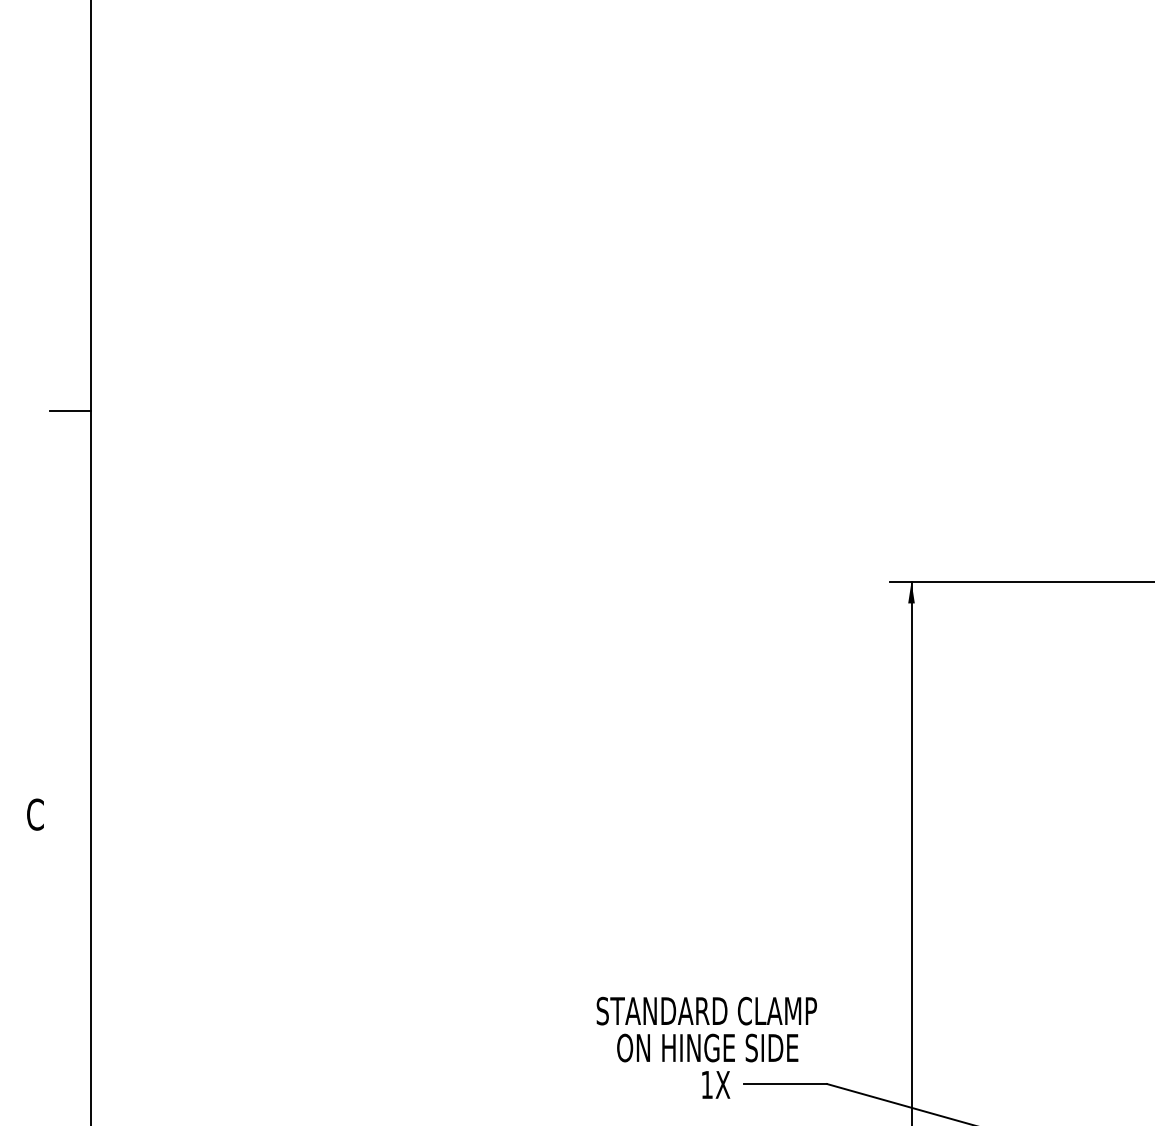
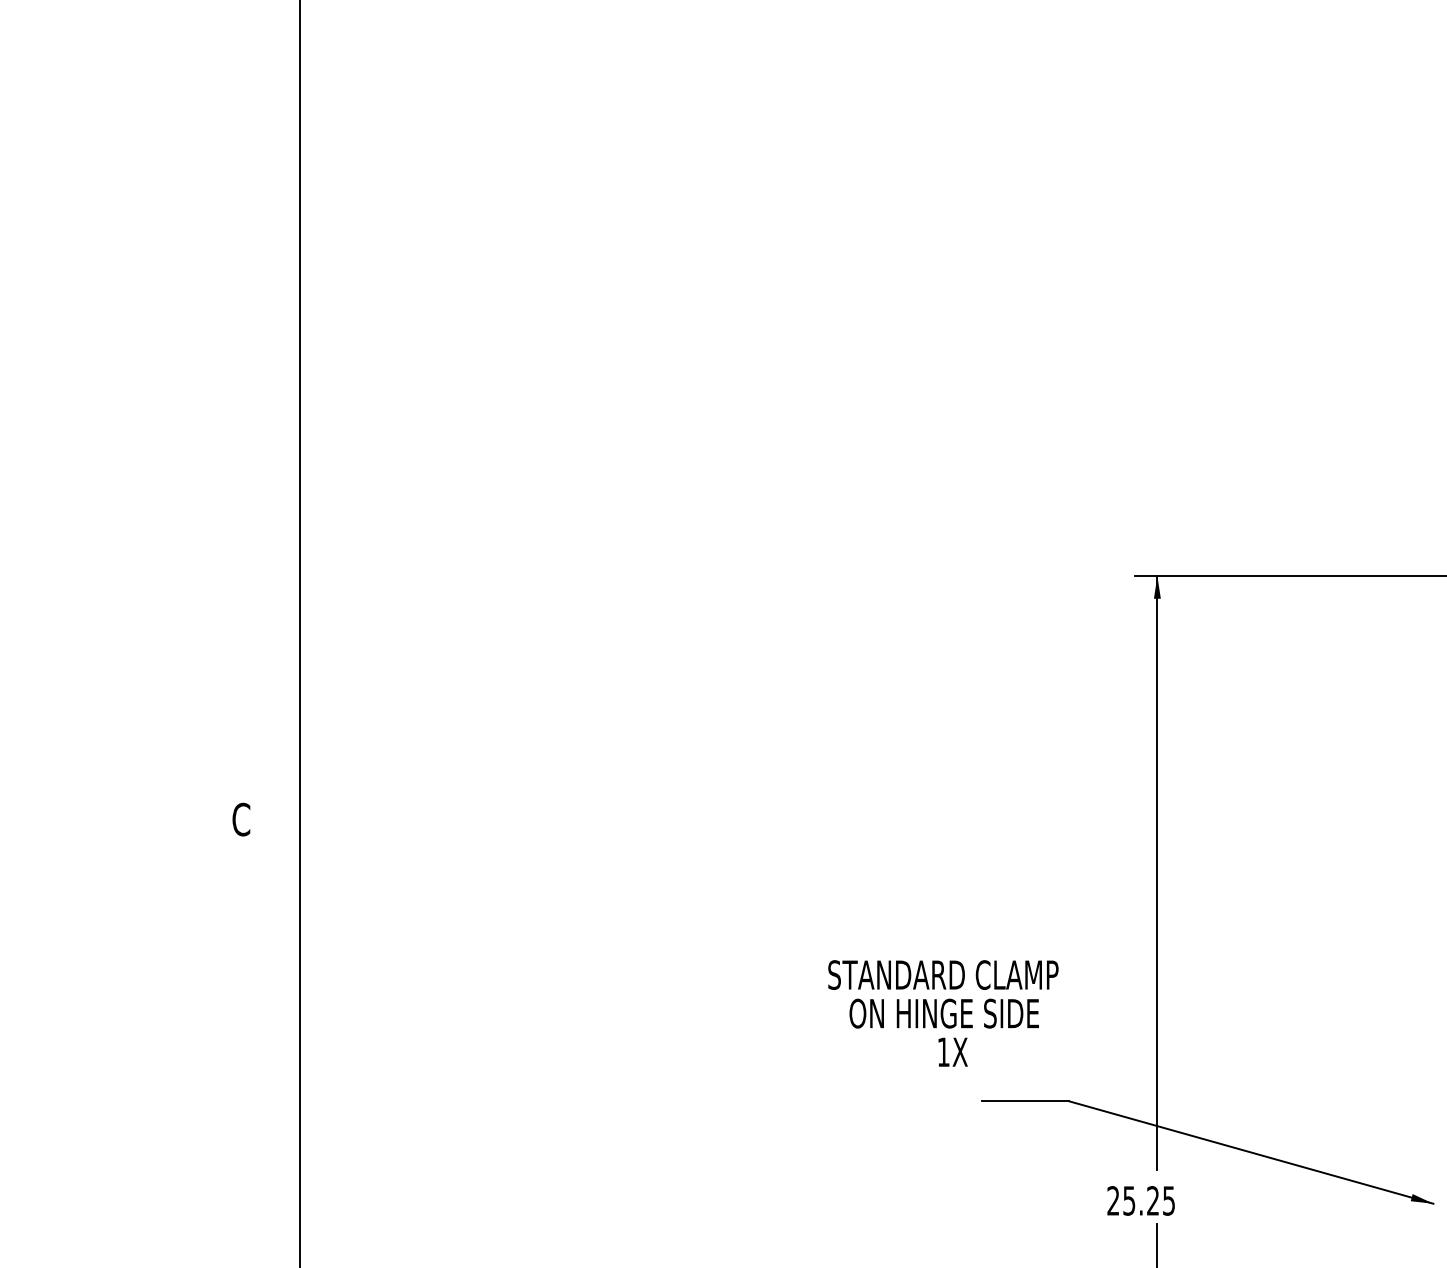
line: (69, 410) -> (277, 397), removed
text: (706, 1047) -> (943, 1013), moved

